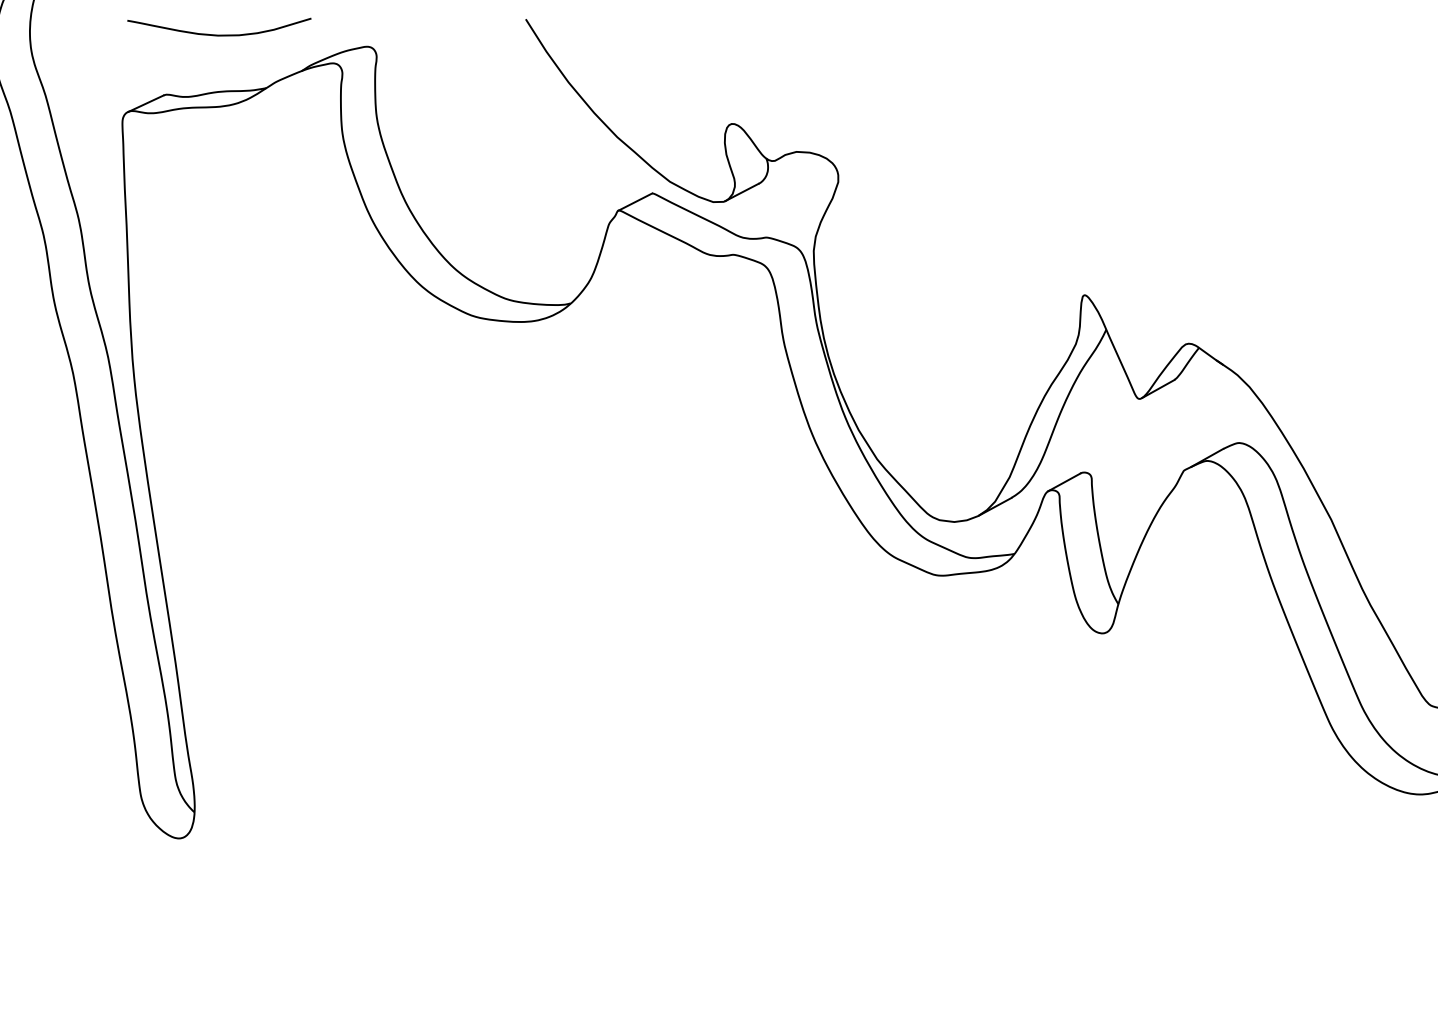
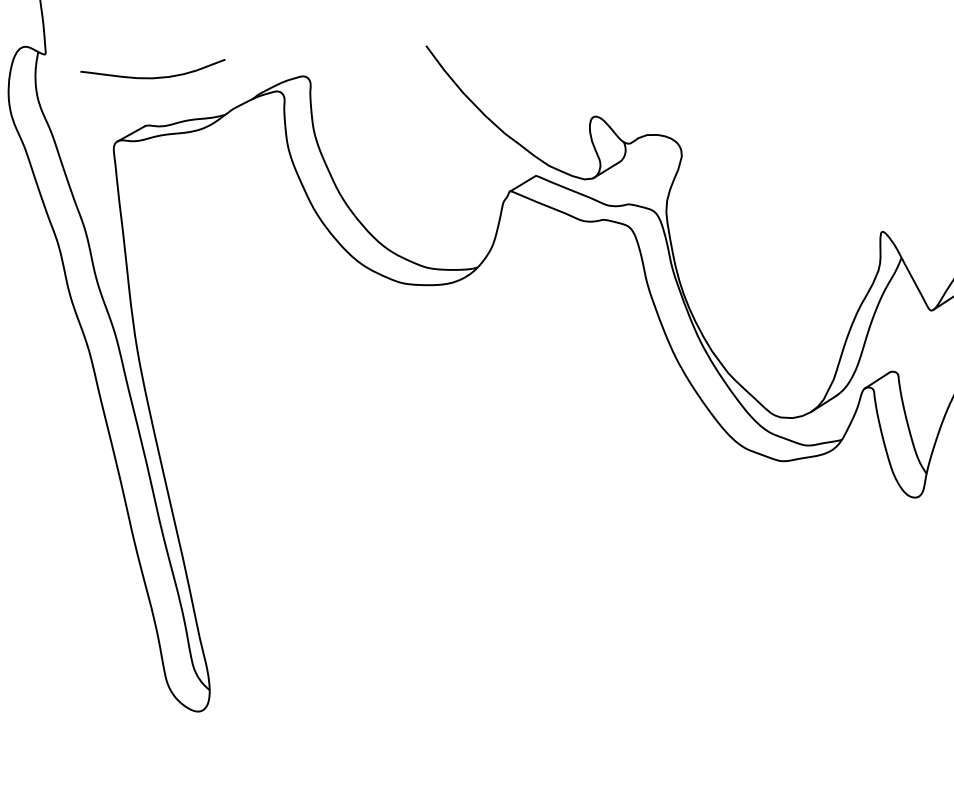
curve: (219, 34) -> (153, 77), moved

